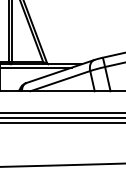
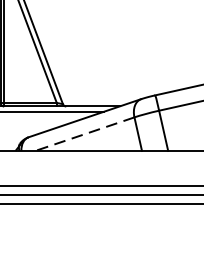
line: (60, 81) -> (85, 134), solid -> dashed

